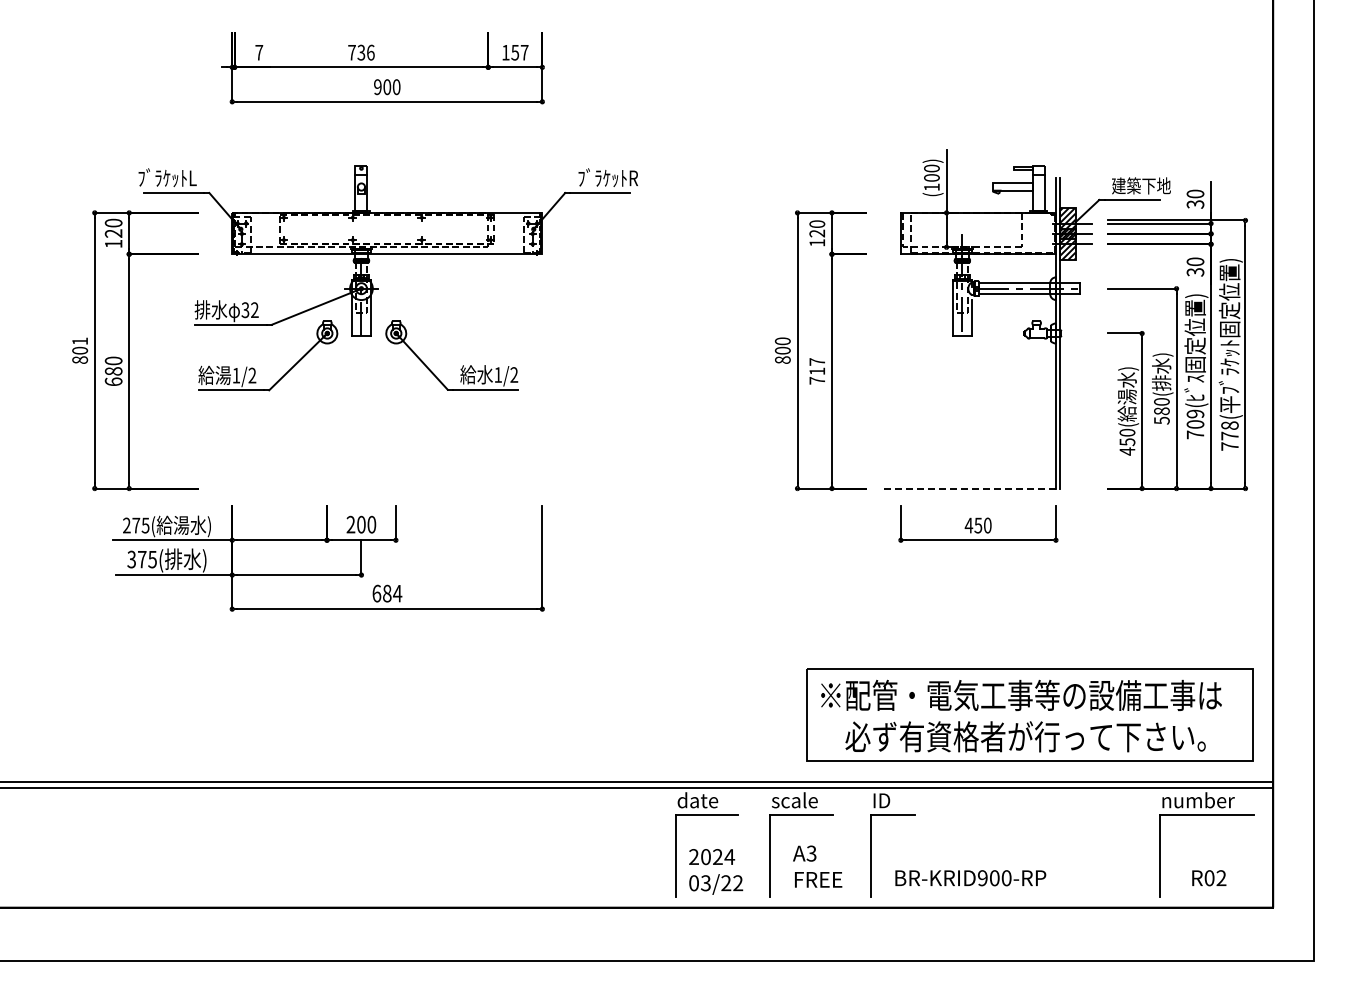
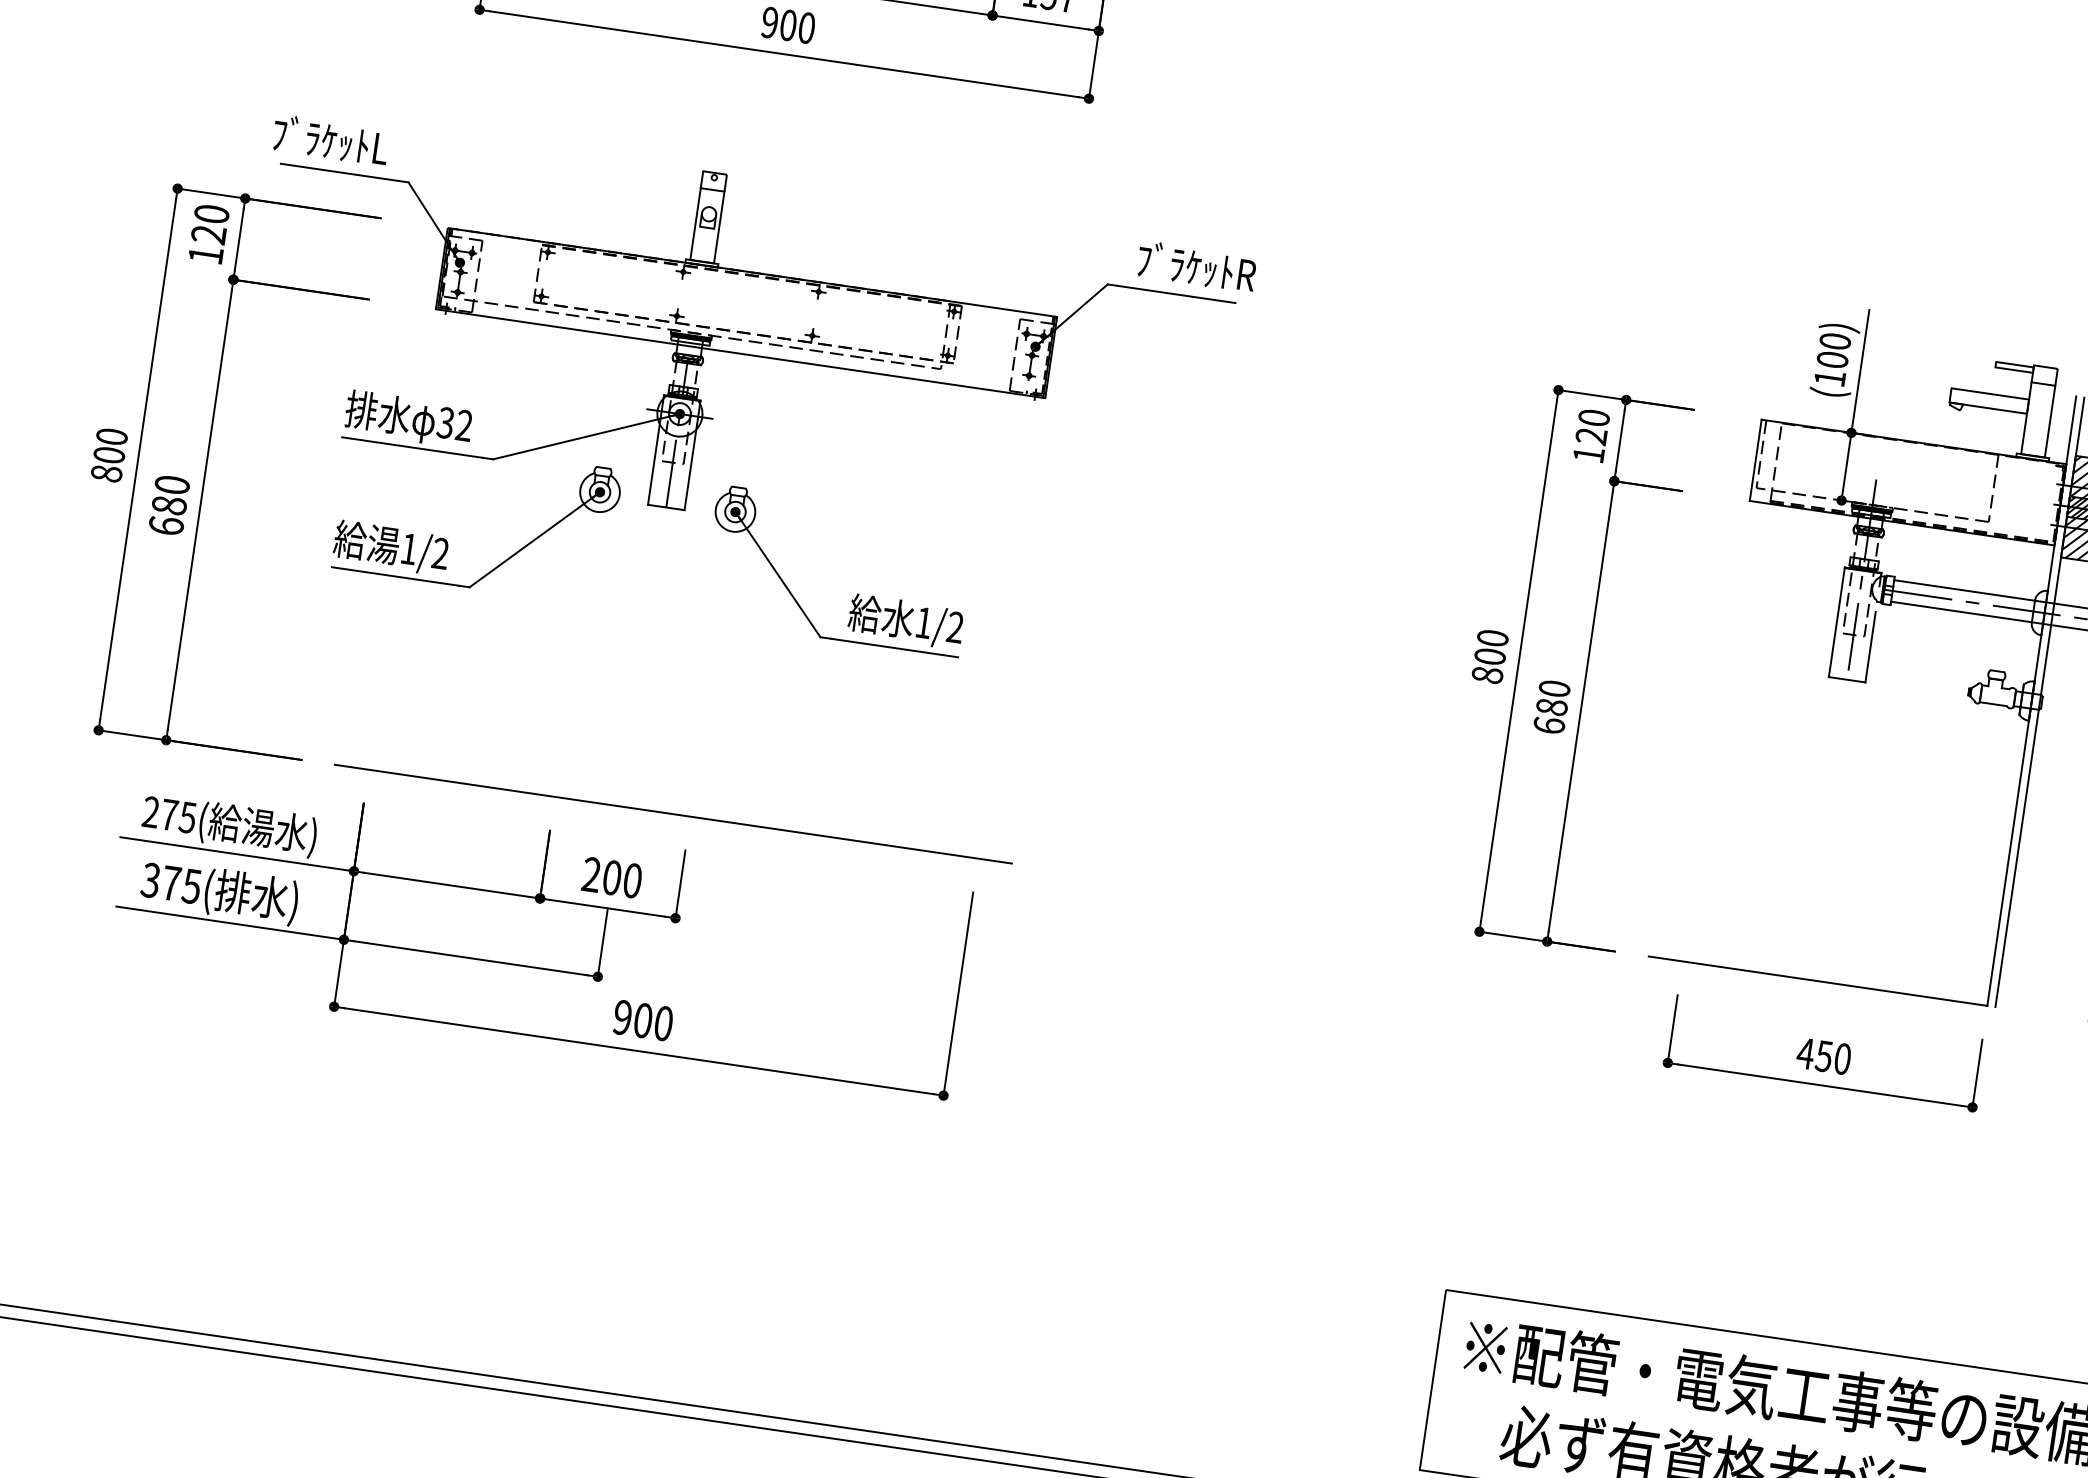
text: (80, 341) -> (112, 437), 801 -> 800
text: (817, 371) -> (1552, 707), 717 -> 680
line: (387, 488) -> (673, 814), added
line: (970, 488) -> (1819, 981), dashed -> solid
text: (387, 593) -> (643, 1020), 684 -> 900

